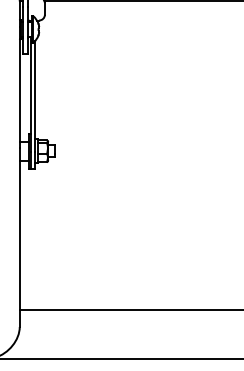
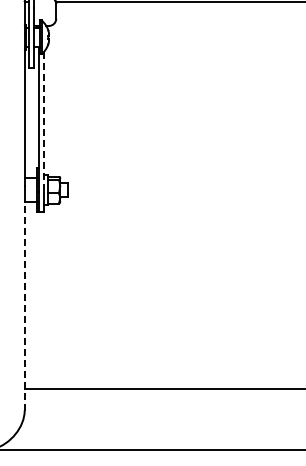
line: (35, 96) -> (44, 121), solid -> dashed
line: (19, 243) -> (24, 305), solid -> dashed

